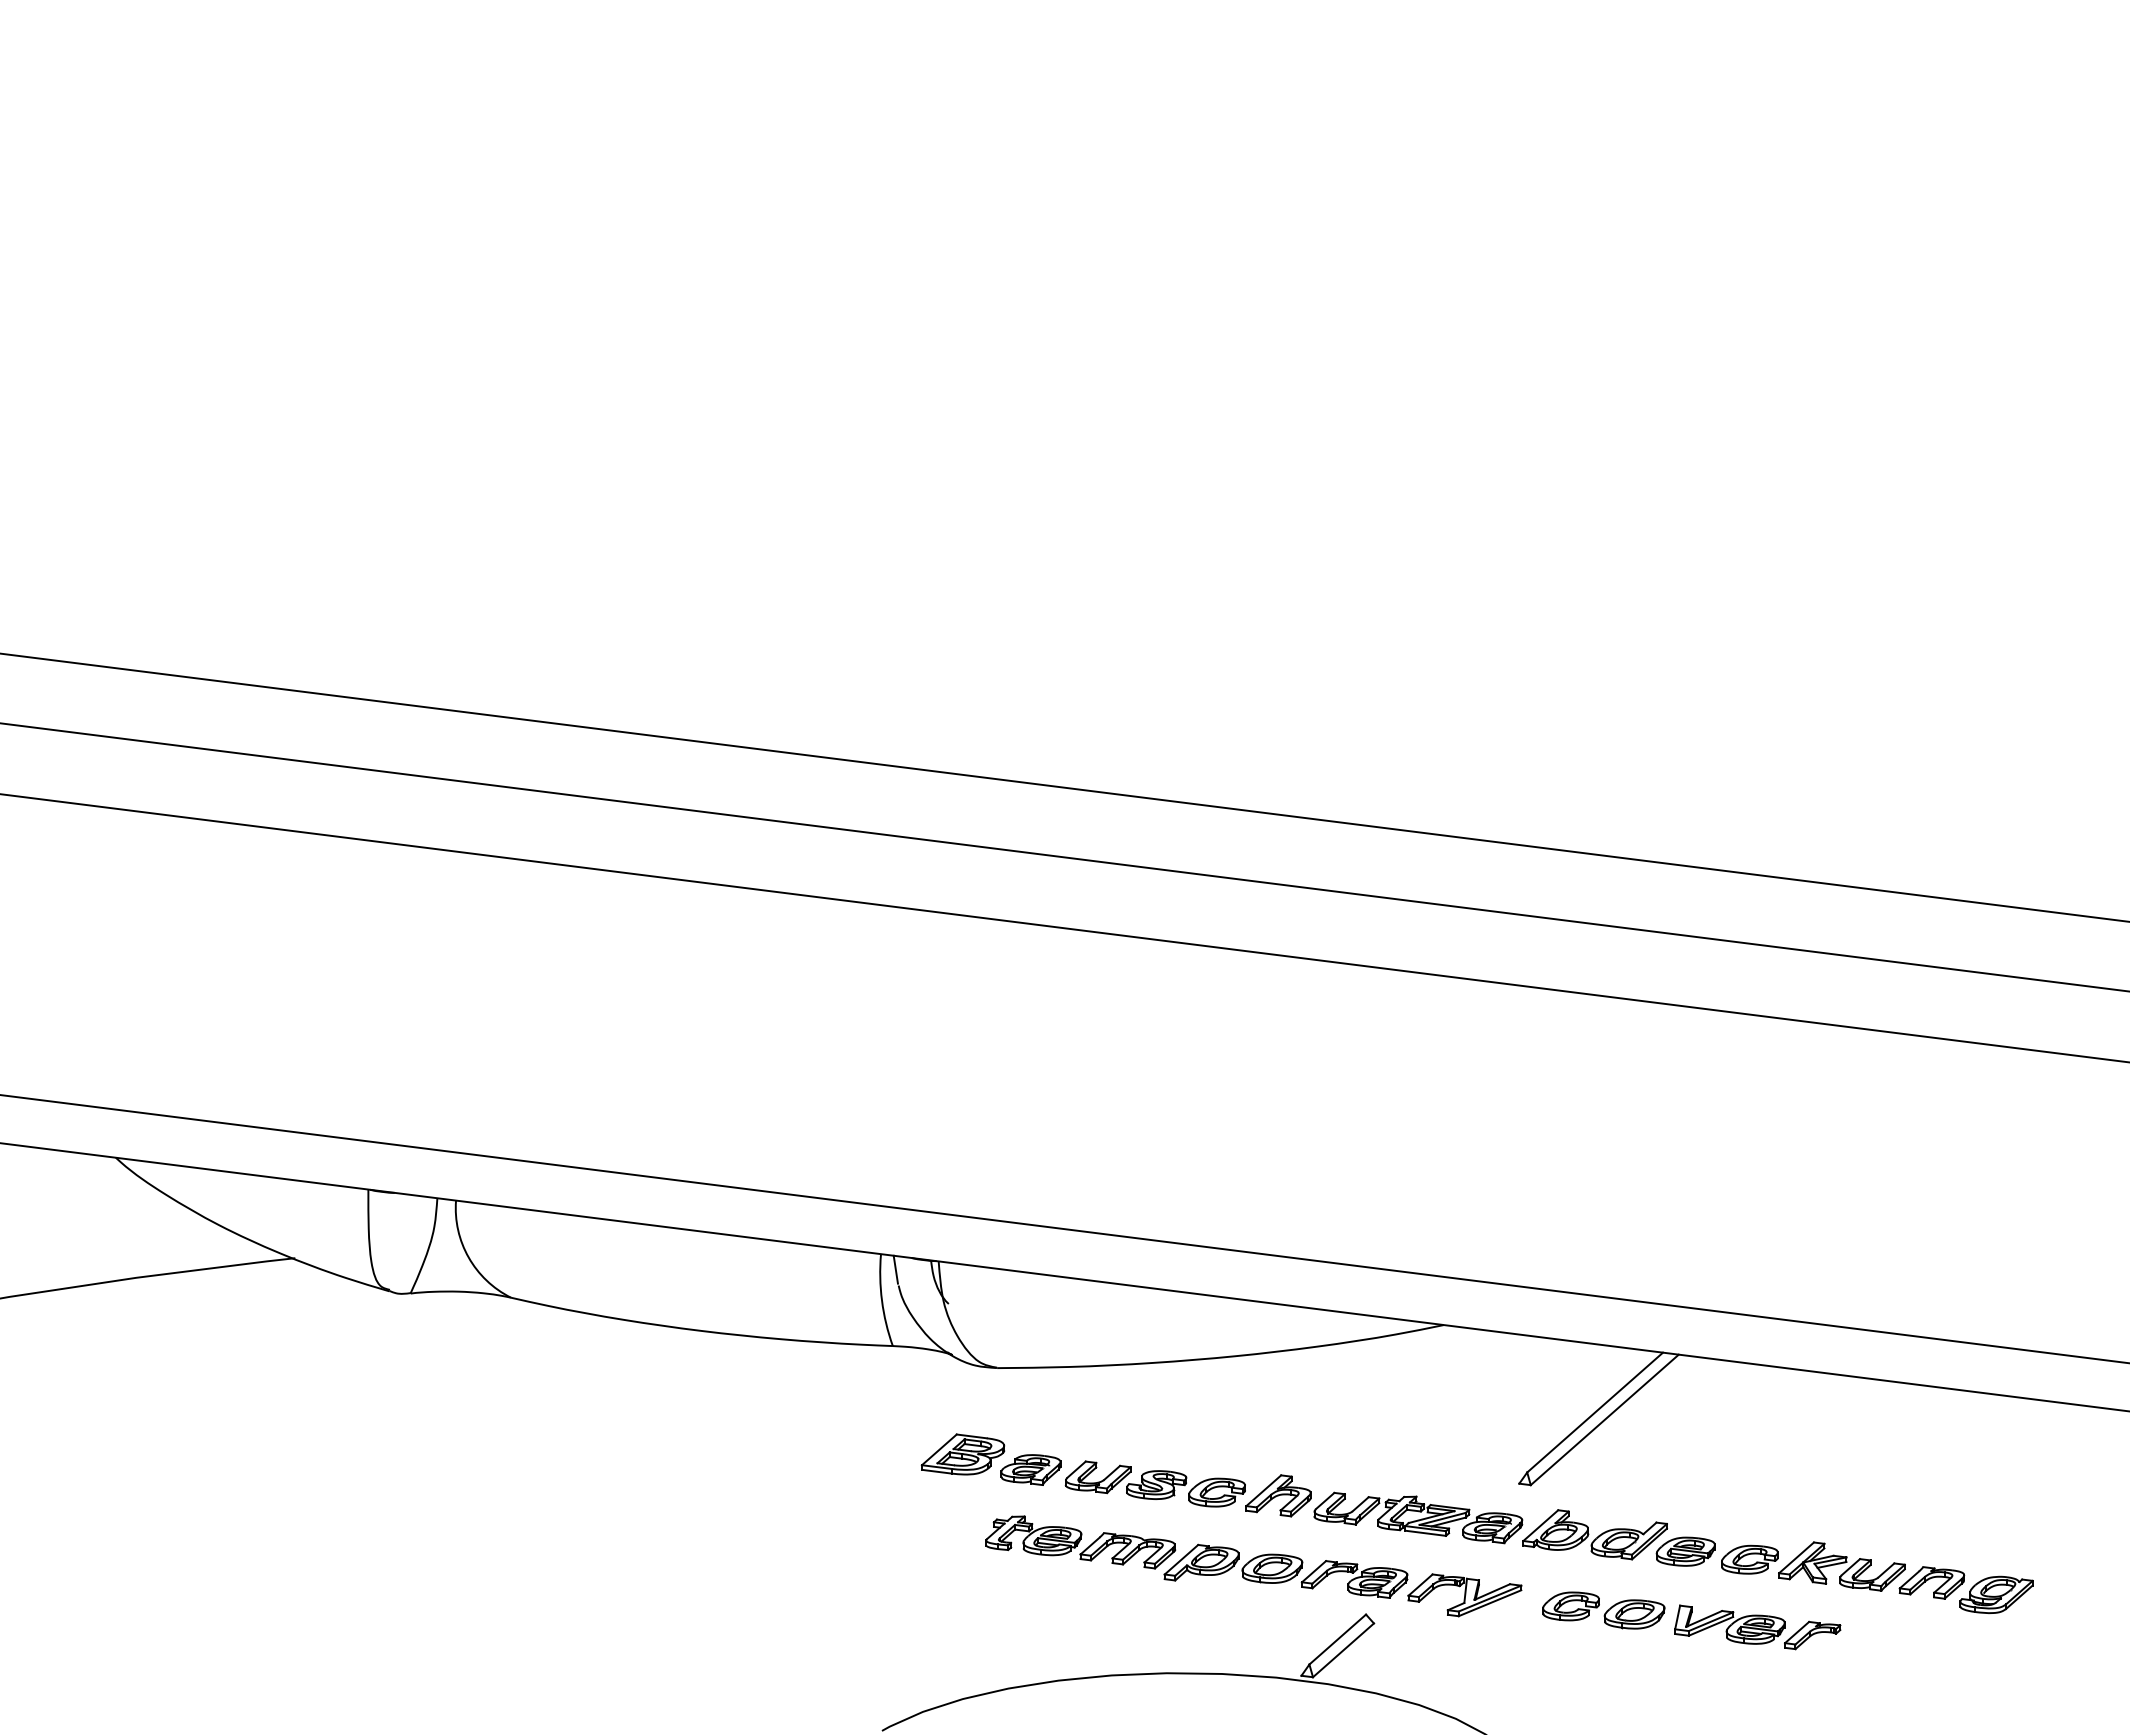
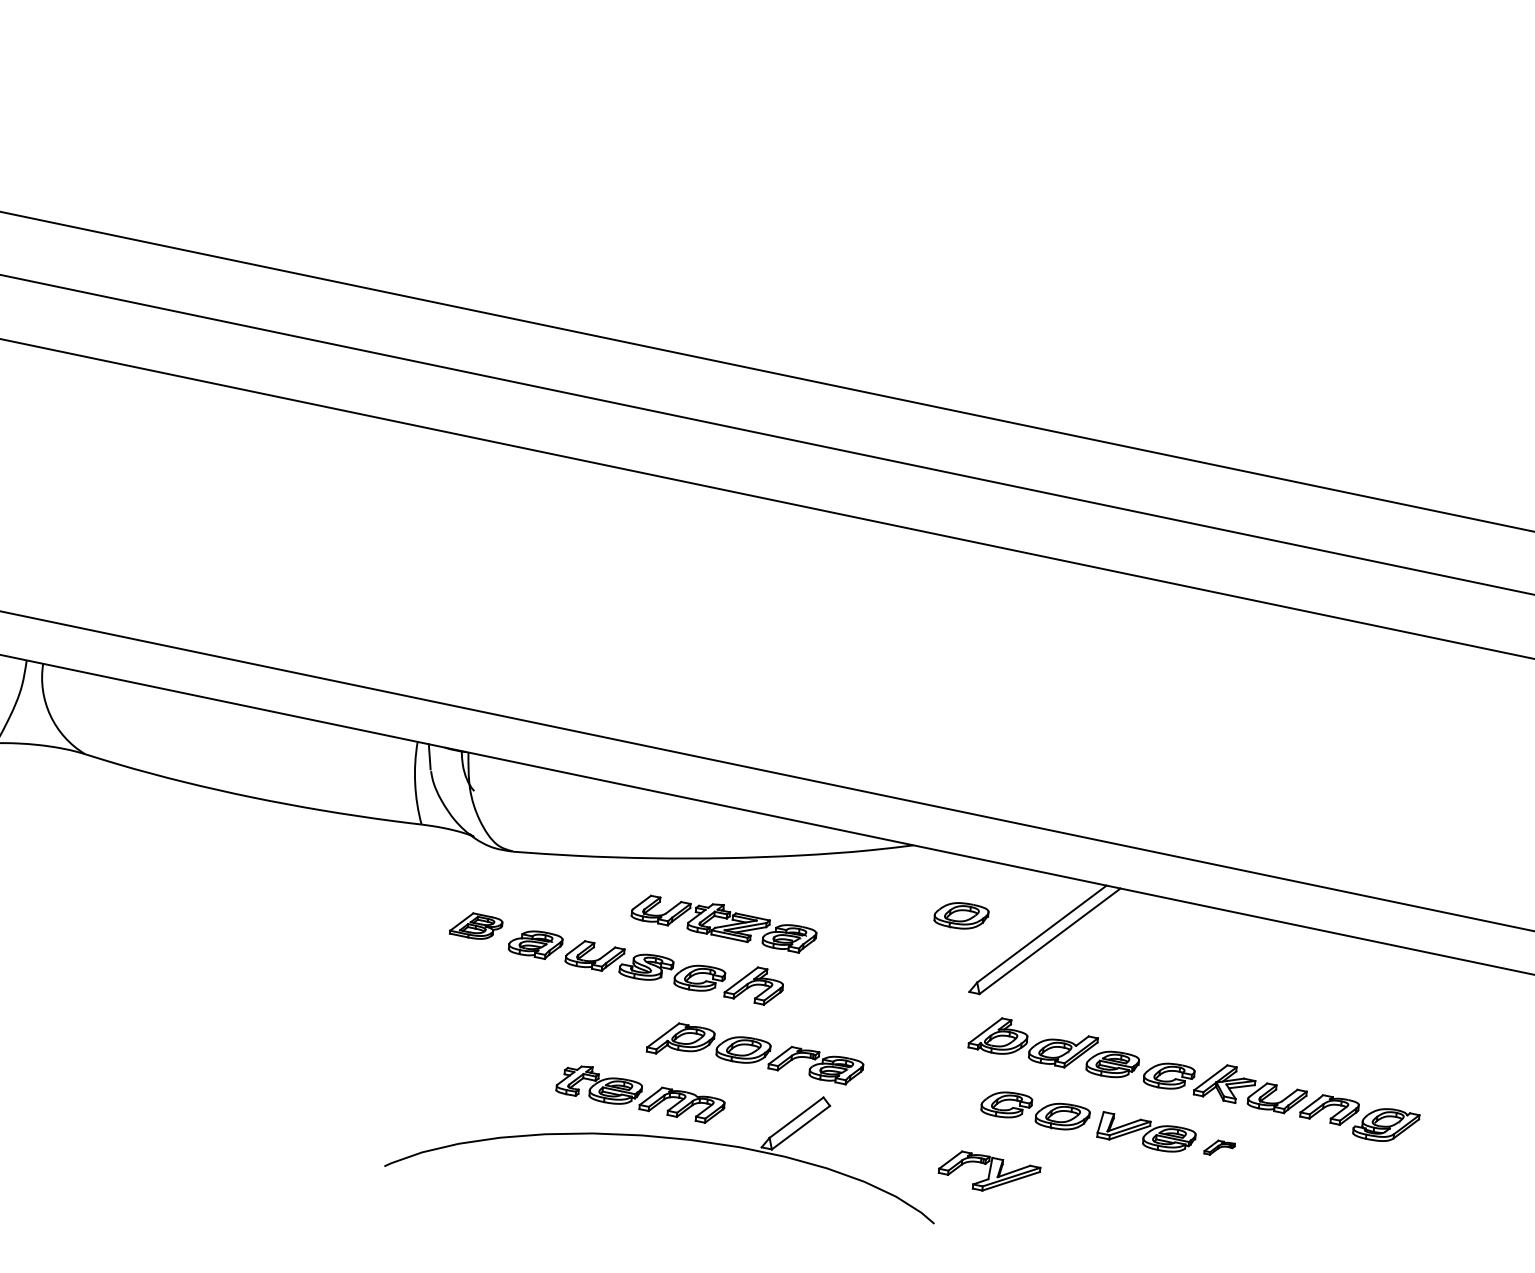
part: (1503, 1399) -> (961, 915), added
part: (962, 1454) -> (475, 926), size x0.7
part: (1418, 1517) -> (724, 923), moved
part: (1080, 1542) -> (640, 1094), moved
part: (1464, 1595) -> (989, 1172), moved
part: (1812, 1635) -> (1219, 1148), size x0.6

